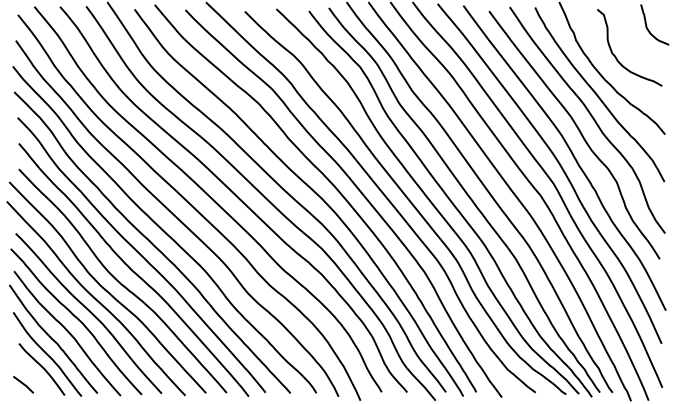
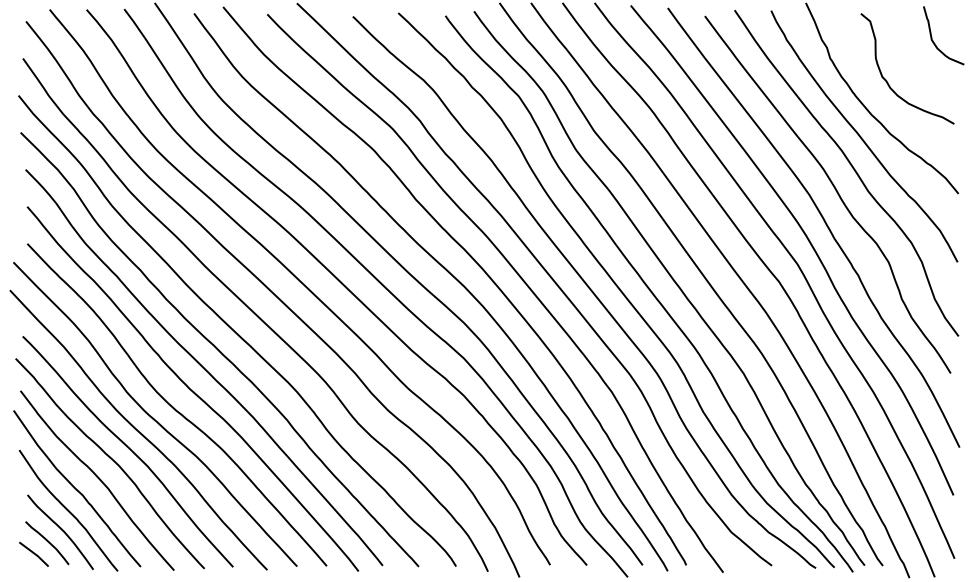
curve: (32, 376) -> (46, 542), added

